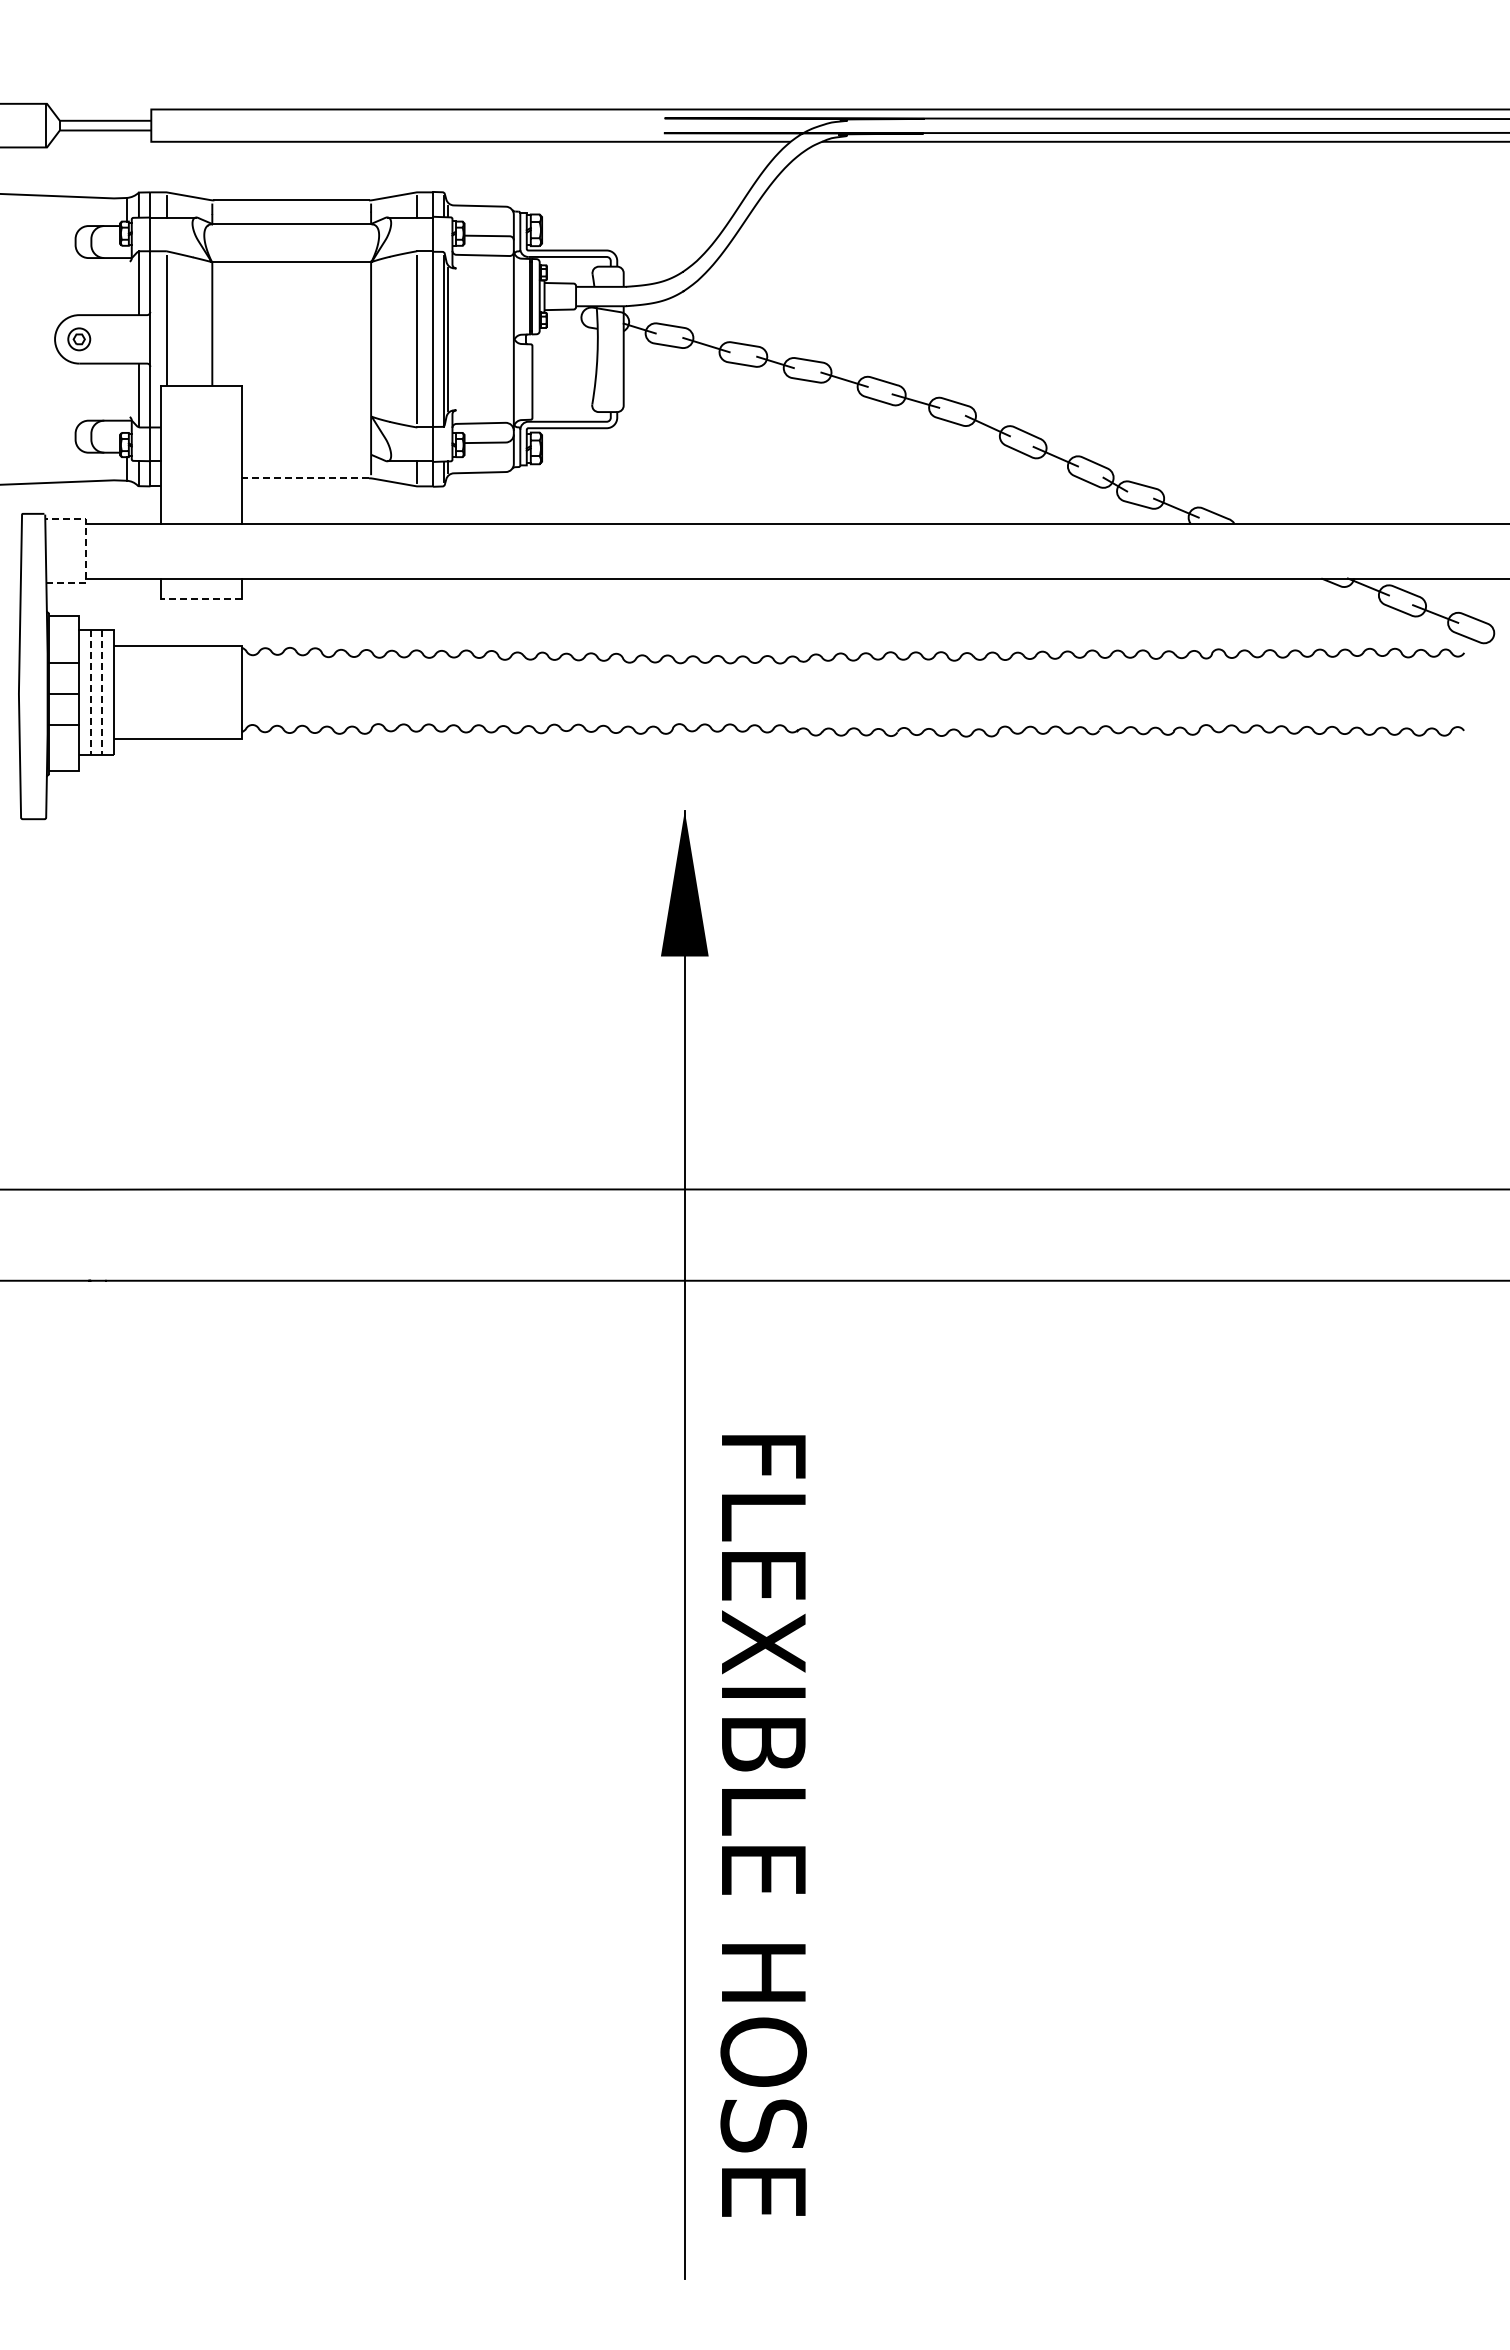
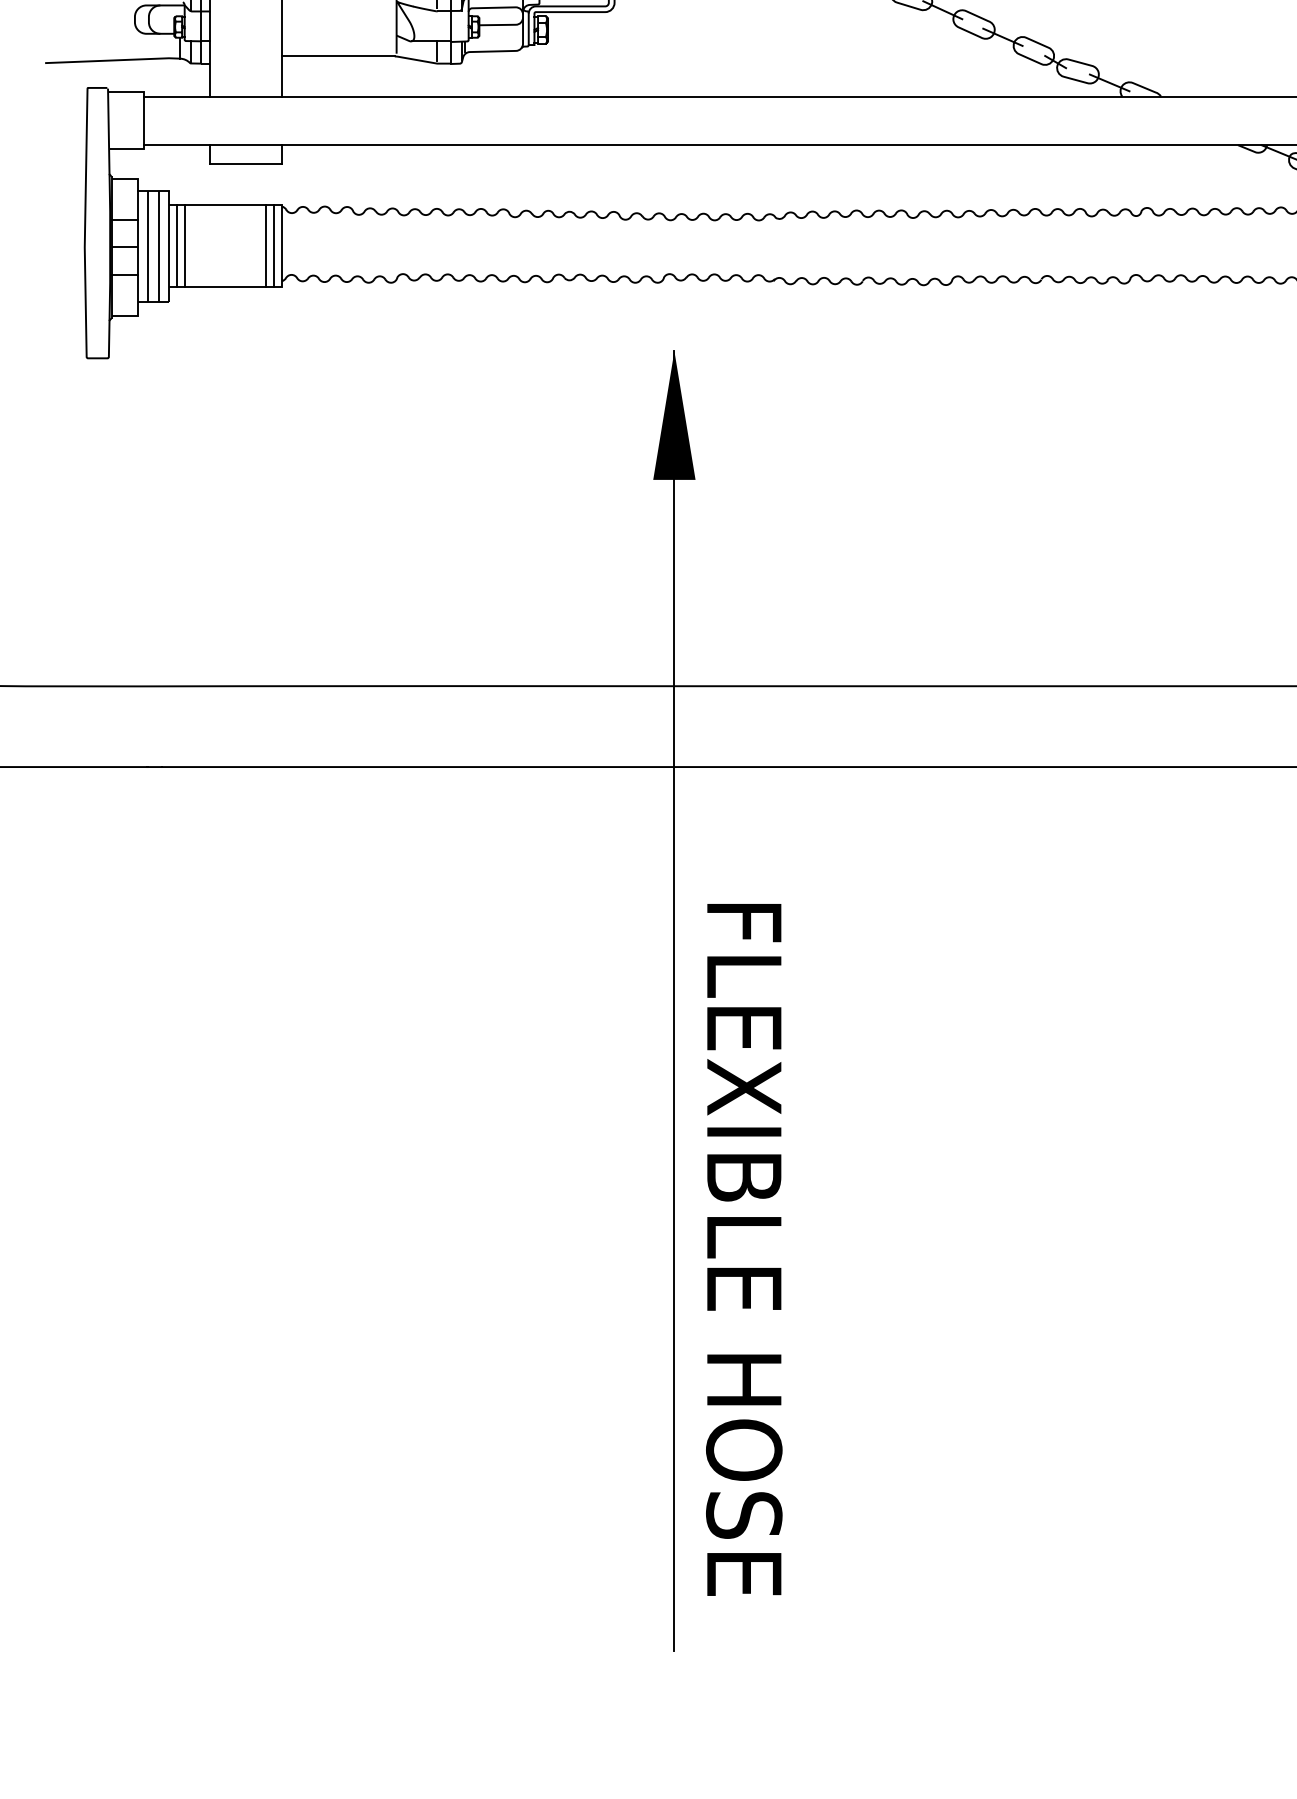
line: (305, 478) -> (338, 56), dashed -> solid
line: (86, 549) -> (144, 119), dashed -> solid
line: (200, 599) -> (245, 163), dashed -> solid
line: (90, 692) -> (148, 246), dashed -> solid
line: (102, 692) -> (158, 246), dashed -> solid
line: (122, 692) -> (176, 246), added
line: (131, 692) -> (184, 246), added
line: (224, 692) -> (266, 246), added
line: (232, 692) -> (273, 246), added

